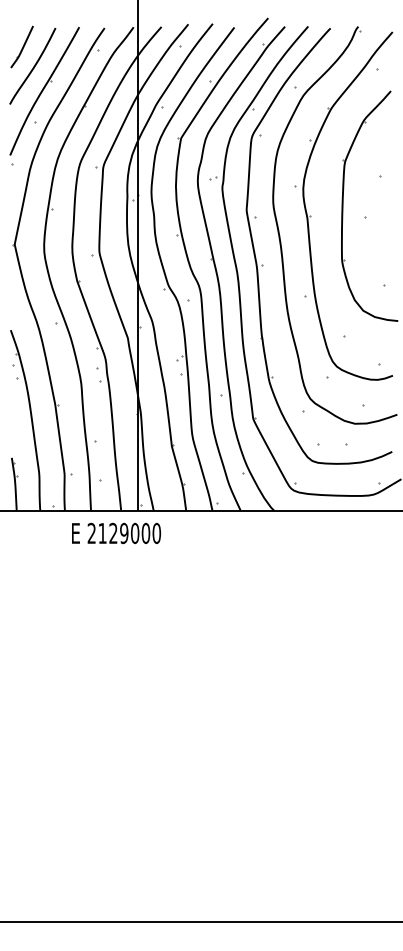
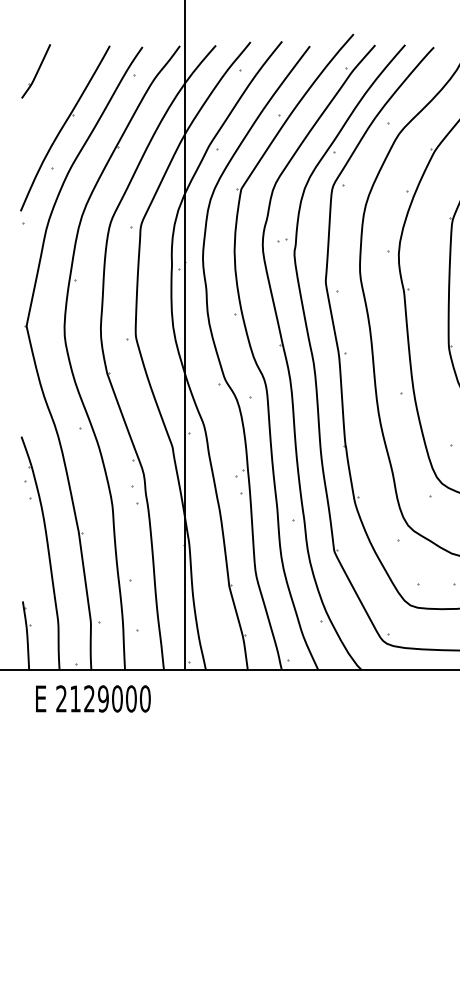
curve: (33, 66) -> (50, 96), removed
text: (116, 533) -> (93, 698), moved

